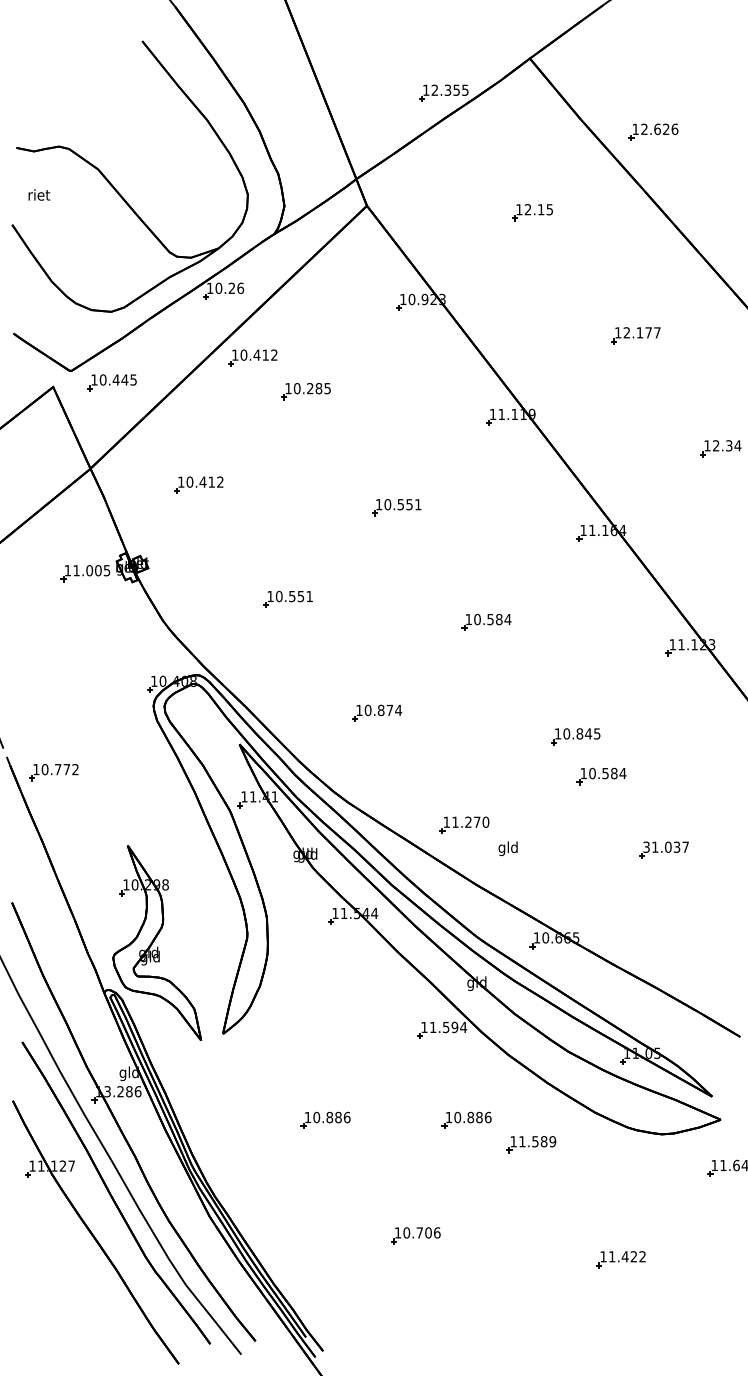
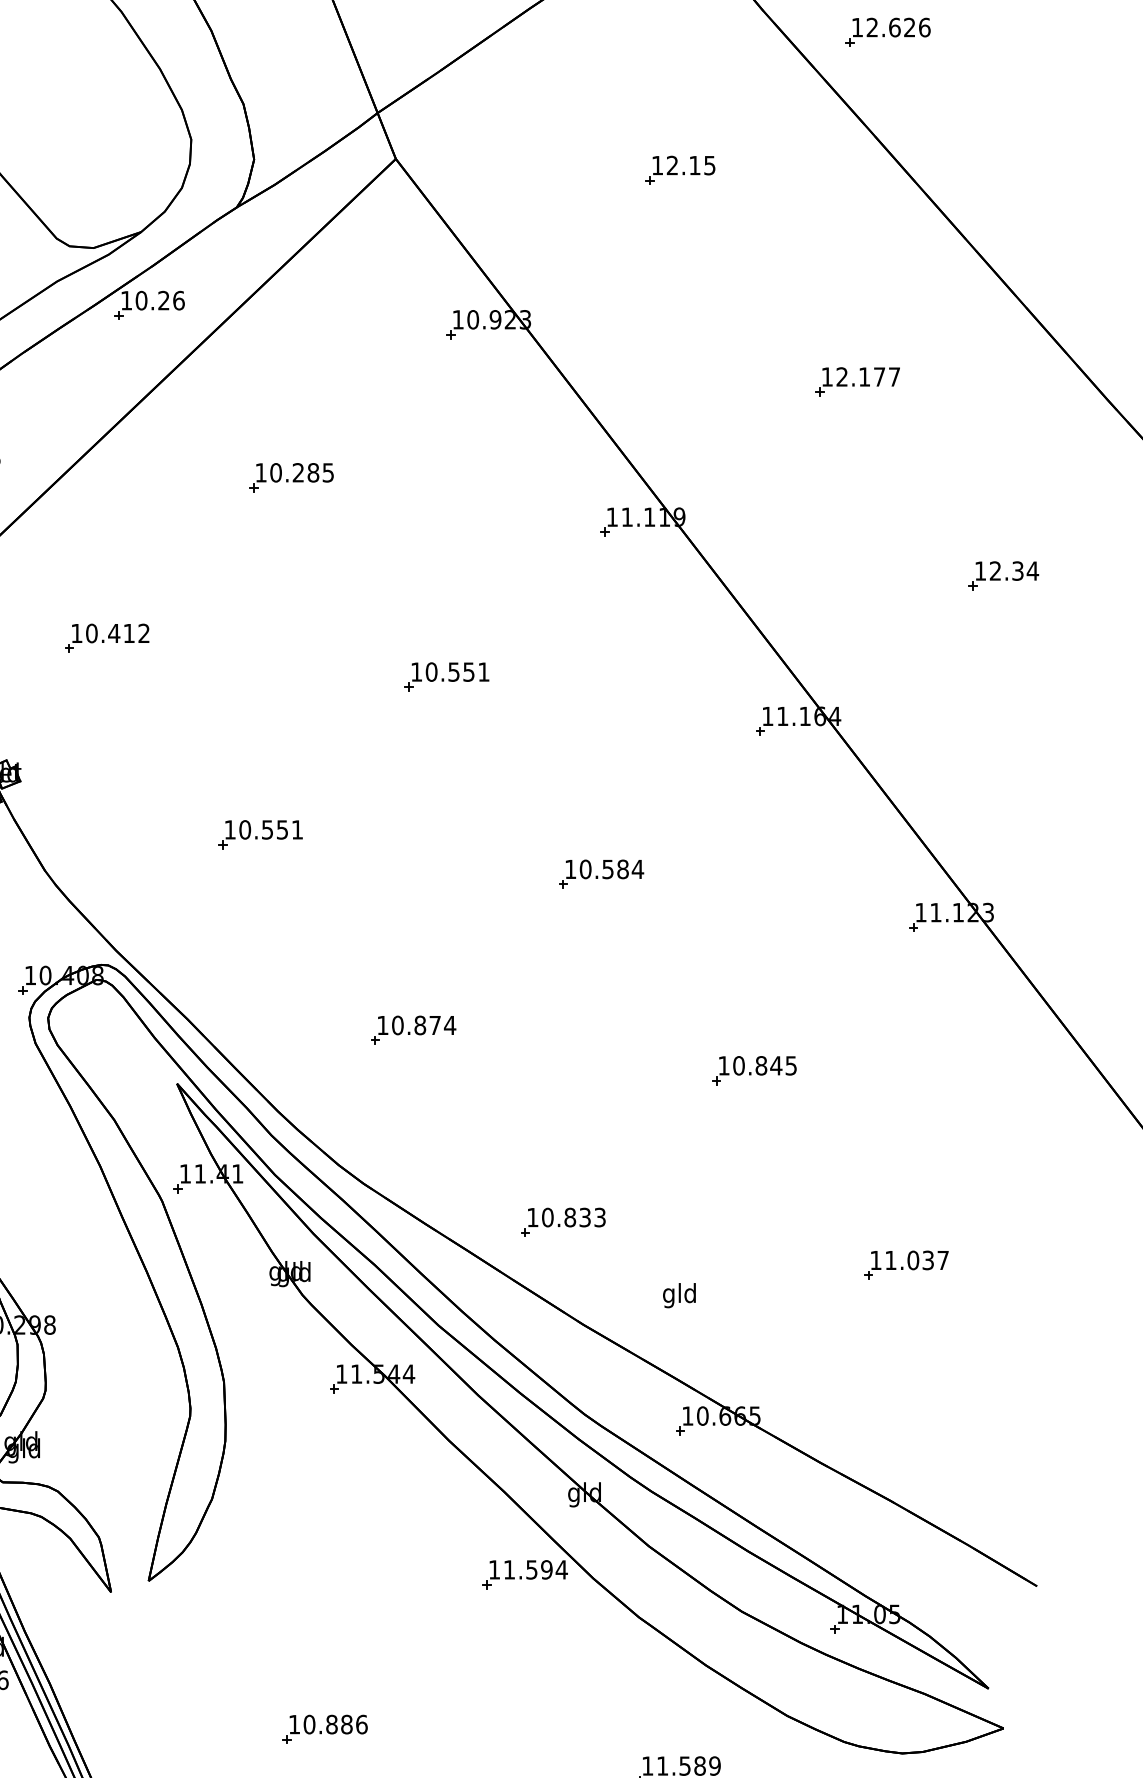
part: (252, 357) -> (199, 419), removed
part: (601, 775) -> (798, 1137), removed
text: (470, 821) -> (573, 1216), 11.270 -> 10.833
text: (646, 846) -> (875, 1259), 31.037 -> 11.037
text: (507, 848) -> (678, 1295), moved
part: (466, 1119) -> (566, 1727), removed

